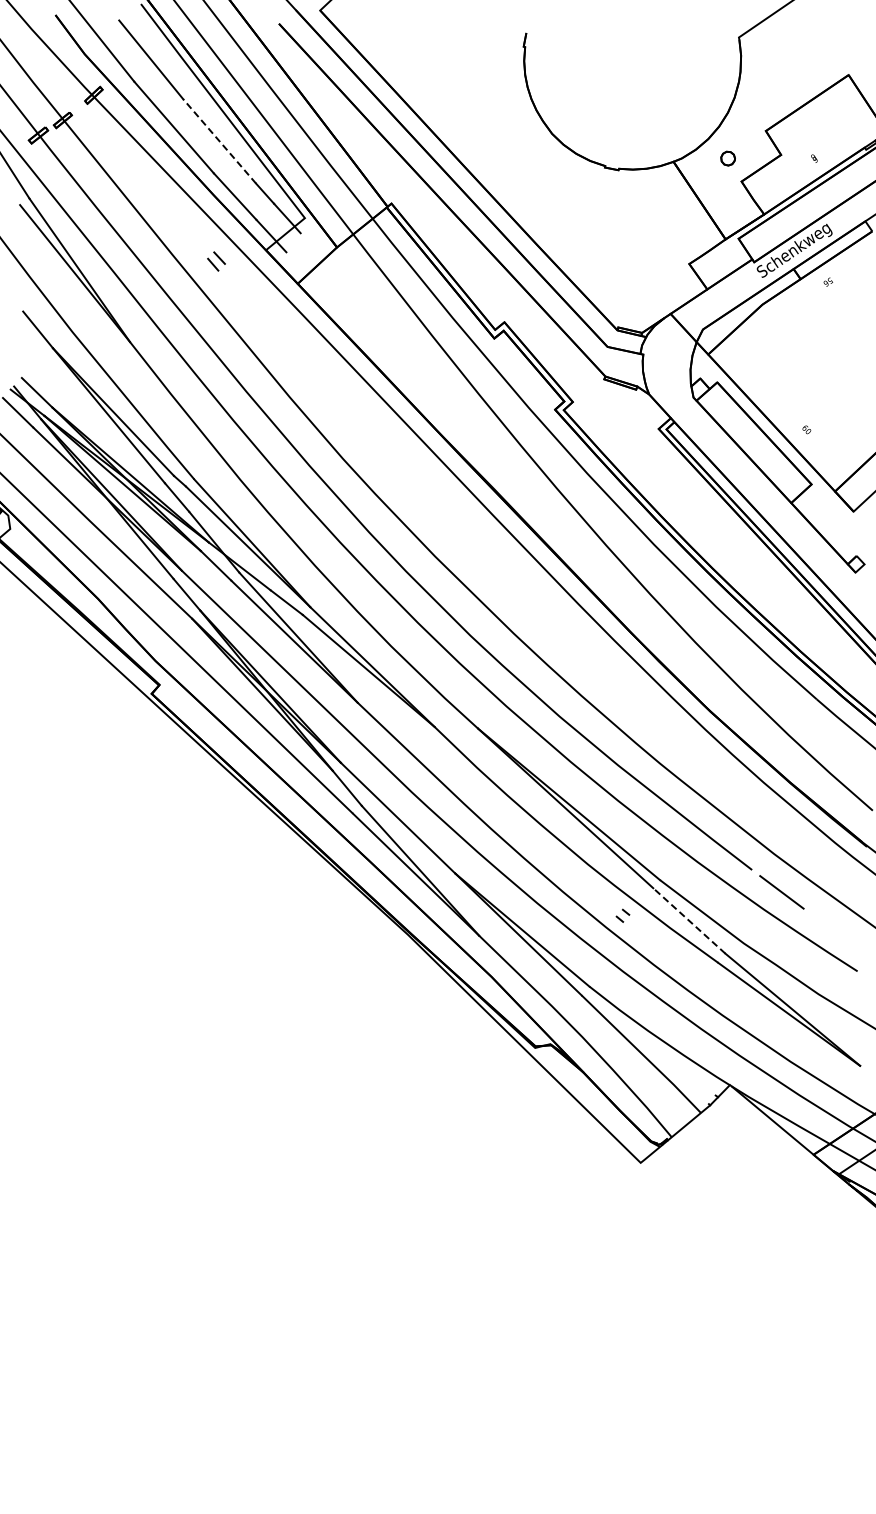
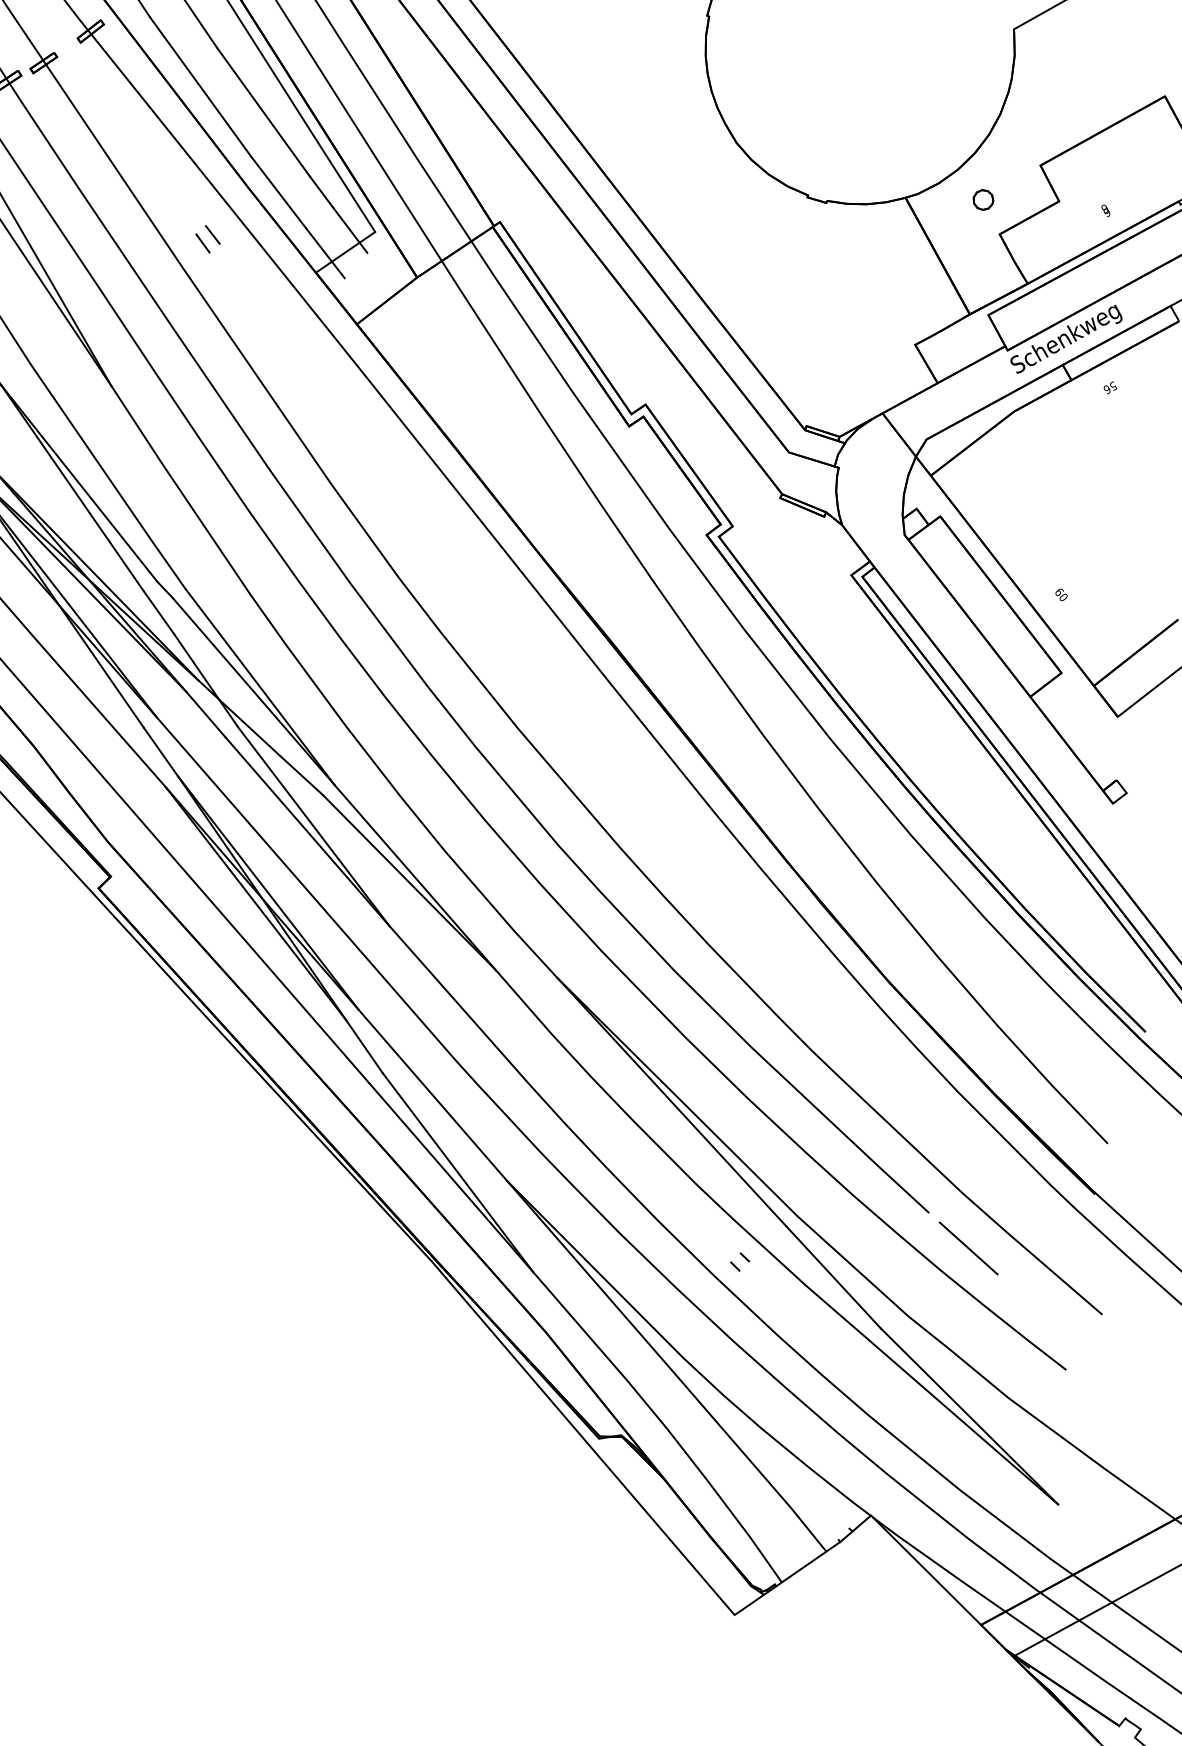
line: (219, 141) -> (263, 112), dashed -> solid
part: (216, 261) -> (208, 239), moved
line: (689, 920) -> (833, 1276), dashed -> solid

